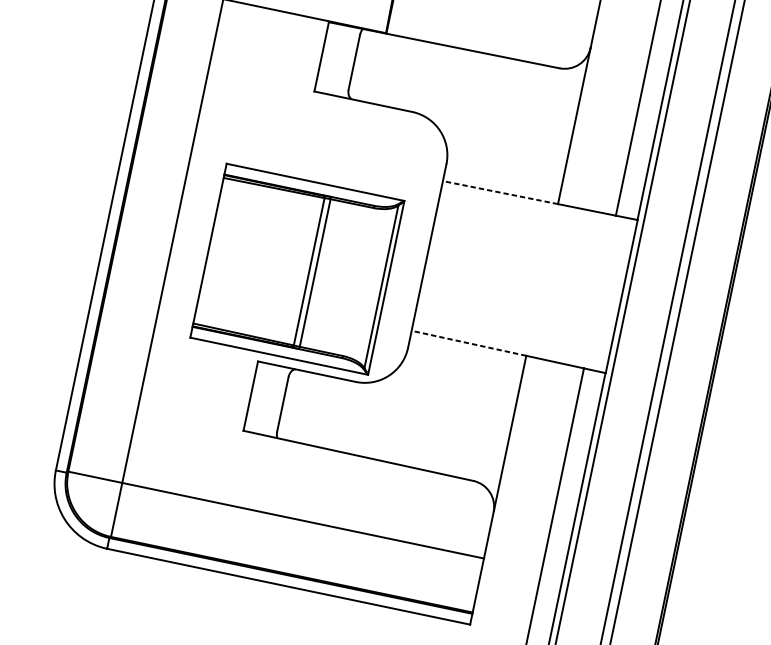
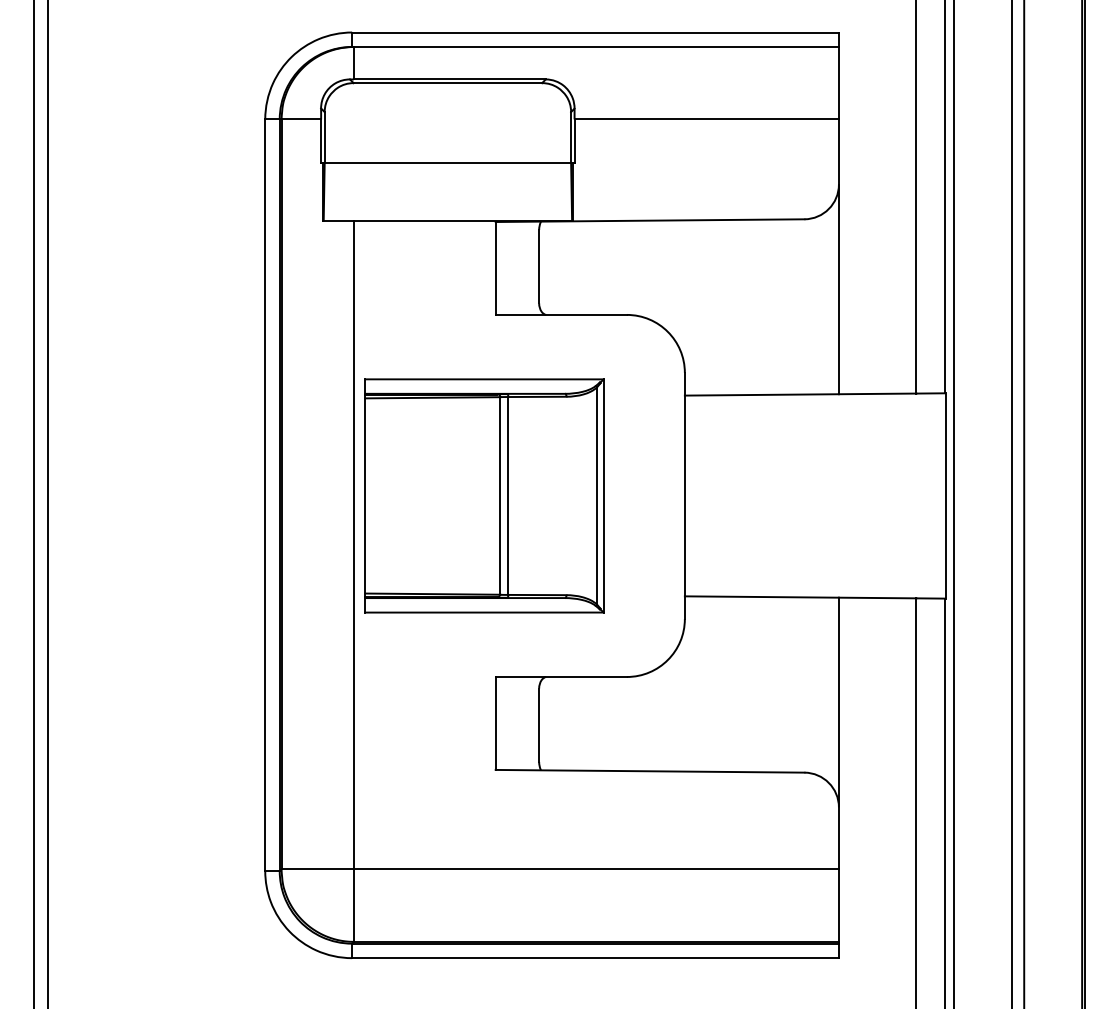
line: (500, 192) -> (761, 394), dashed -> solid
part: (297, 268) -> (484, 495), moved
line: (468, 343) -> (761, 597), dashed -> solid

